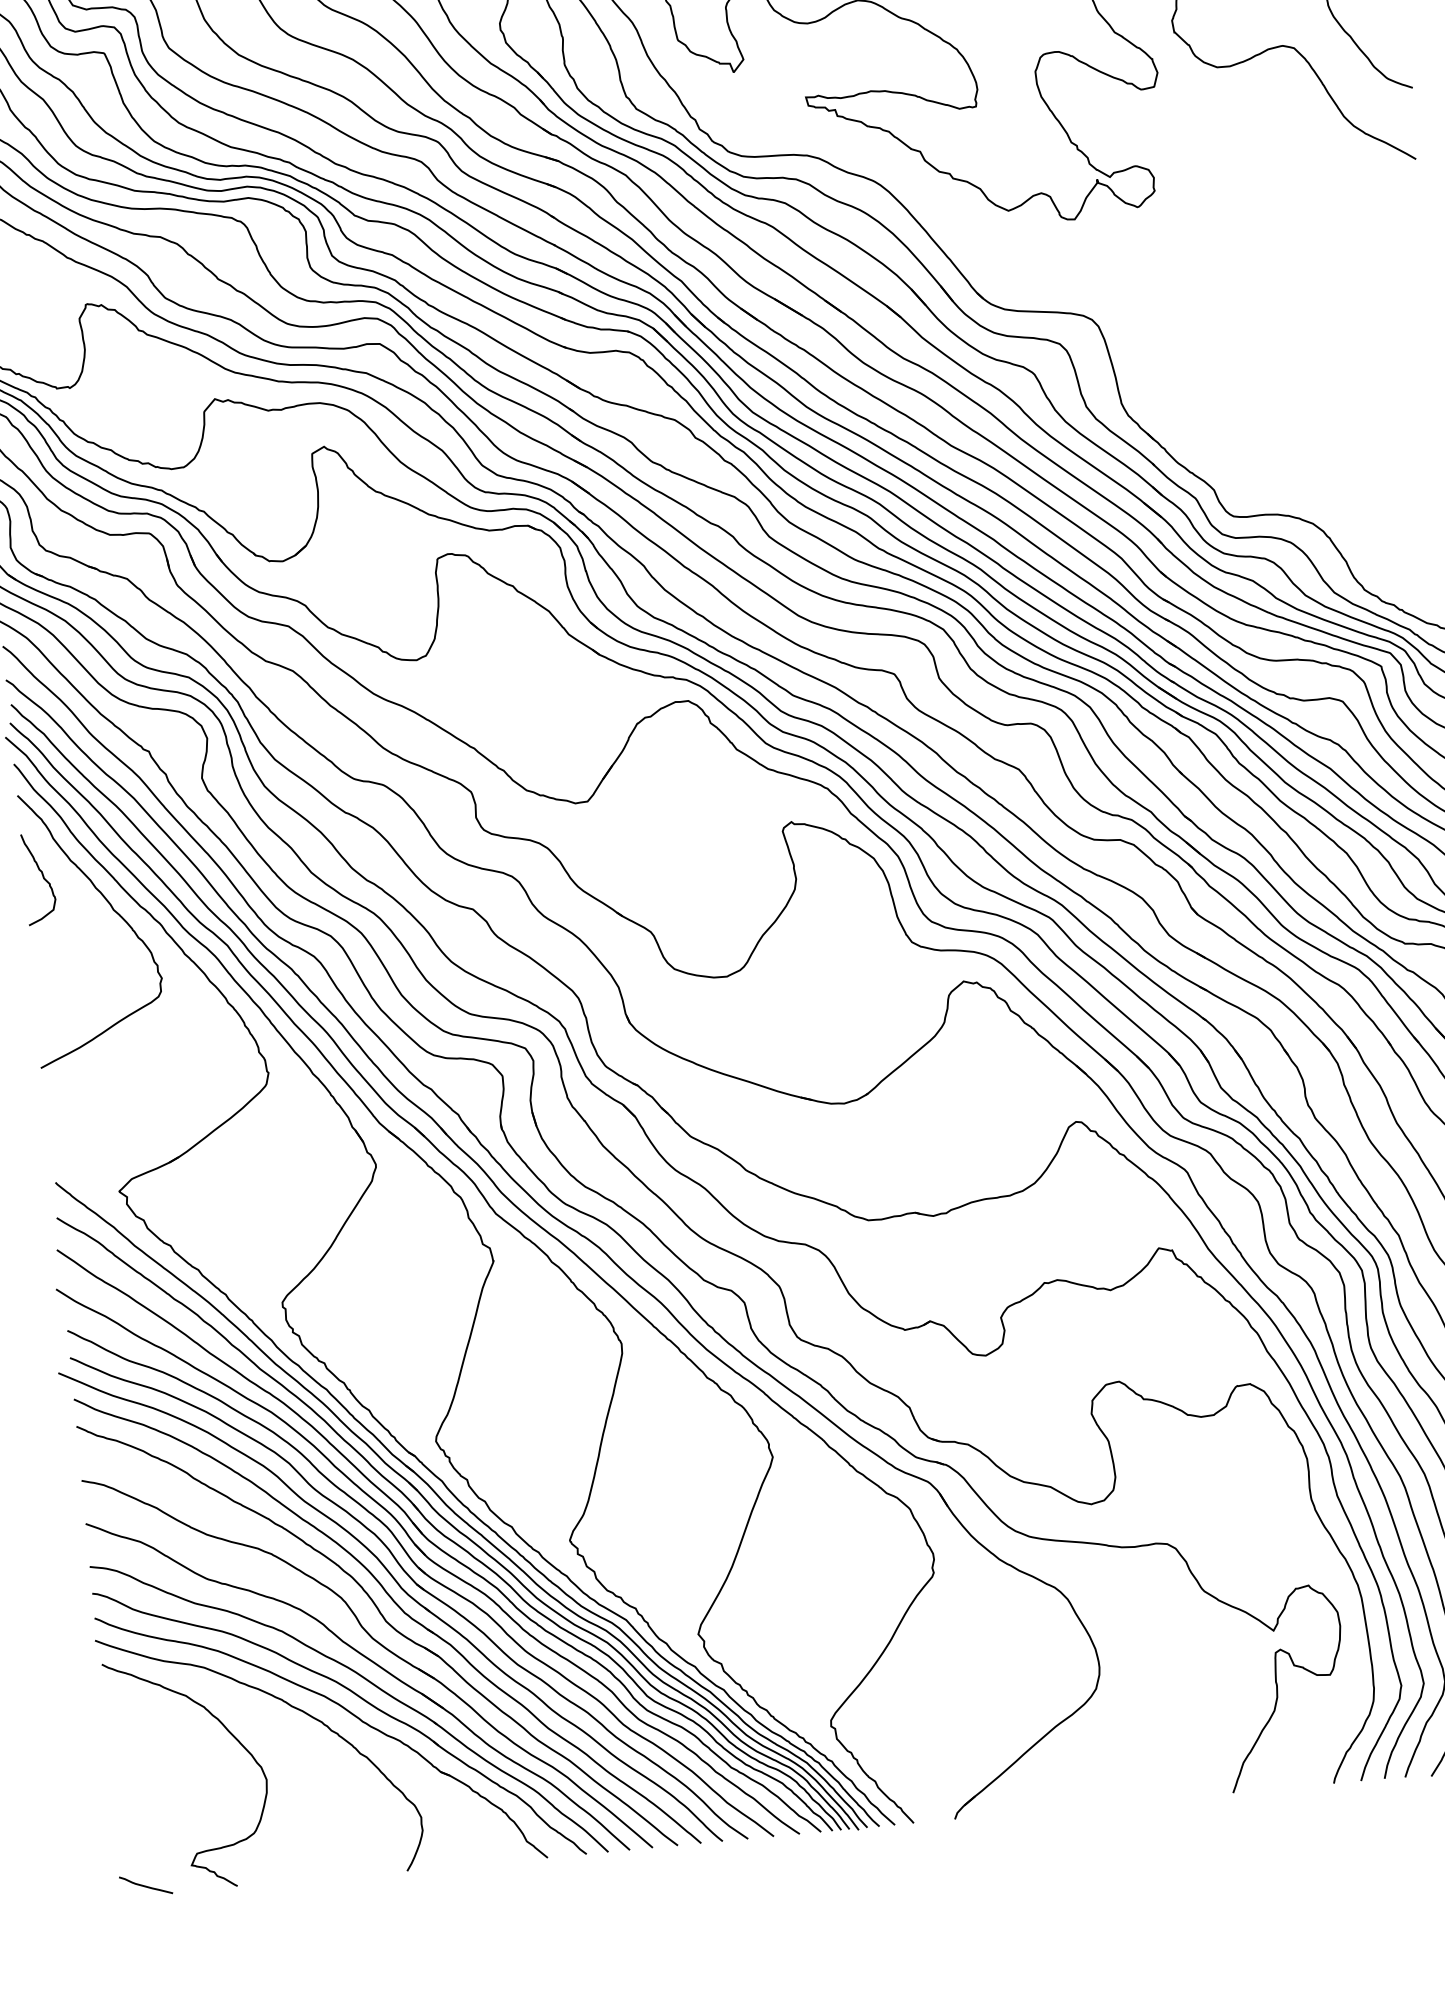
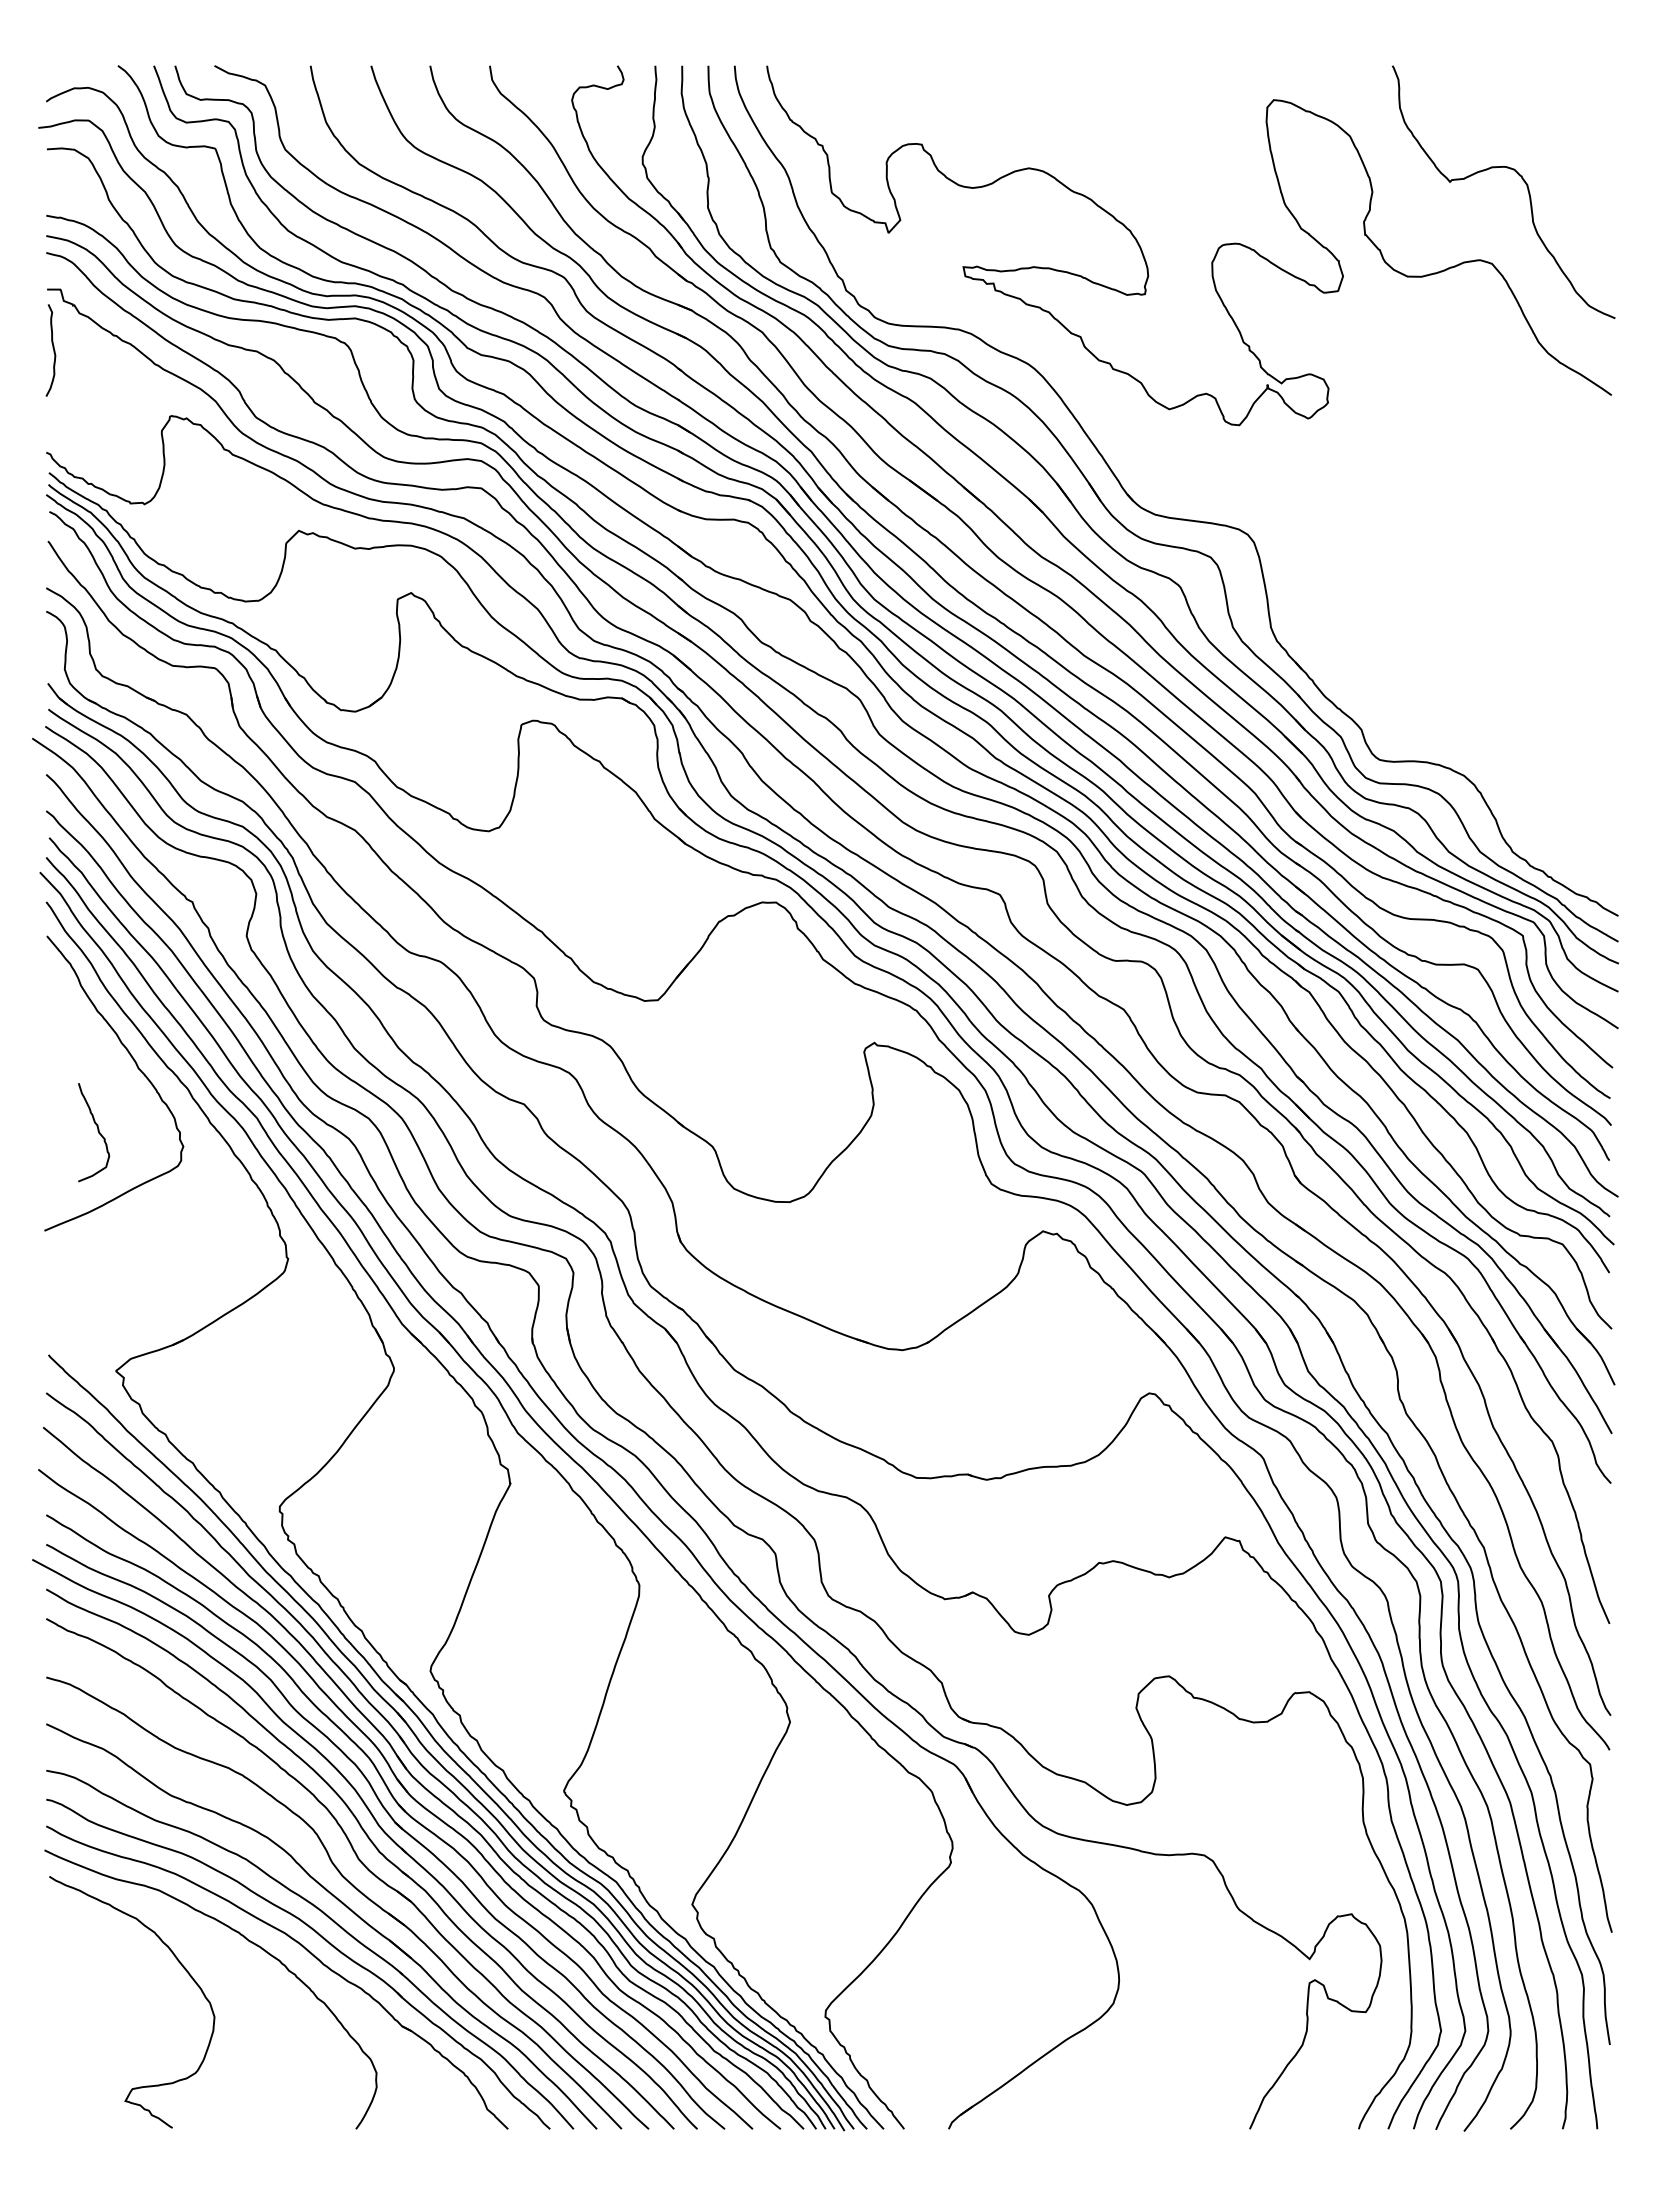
curve: (42, 877) -> (97, 1131), moved
curve: (146, 1885) -> (74, 2118), removed

